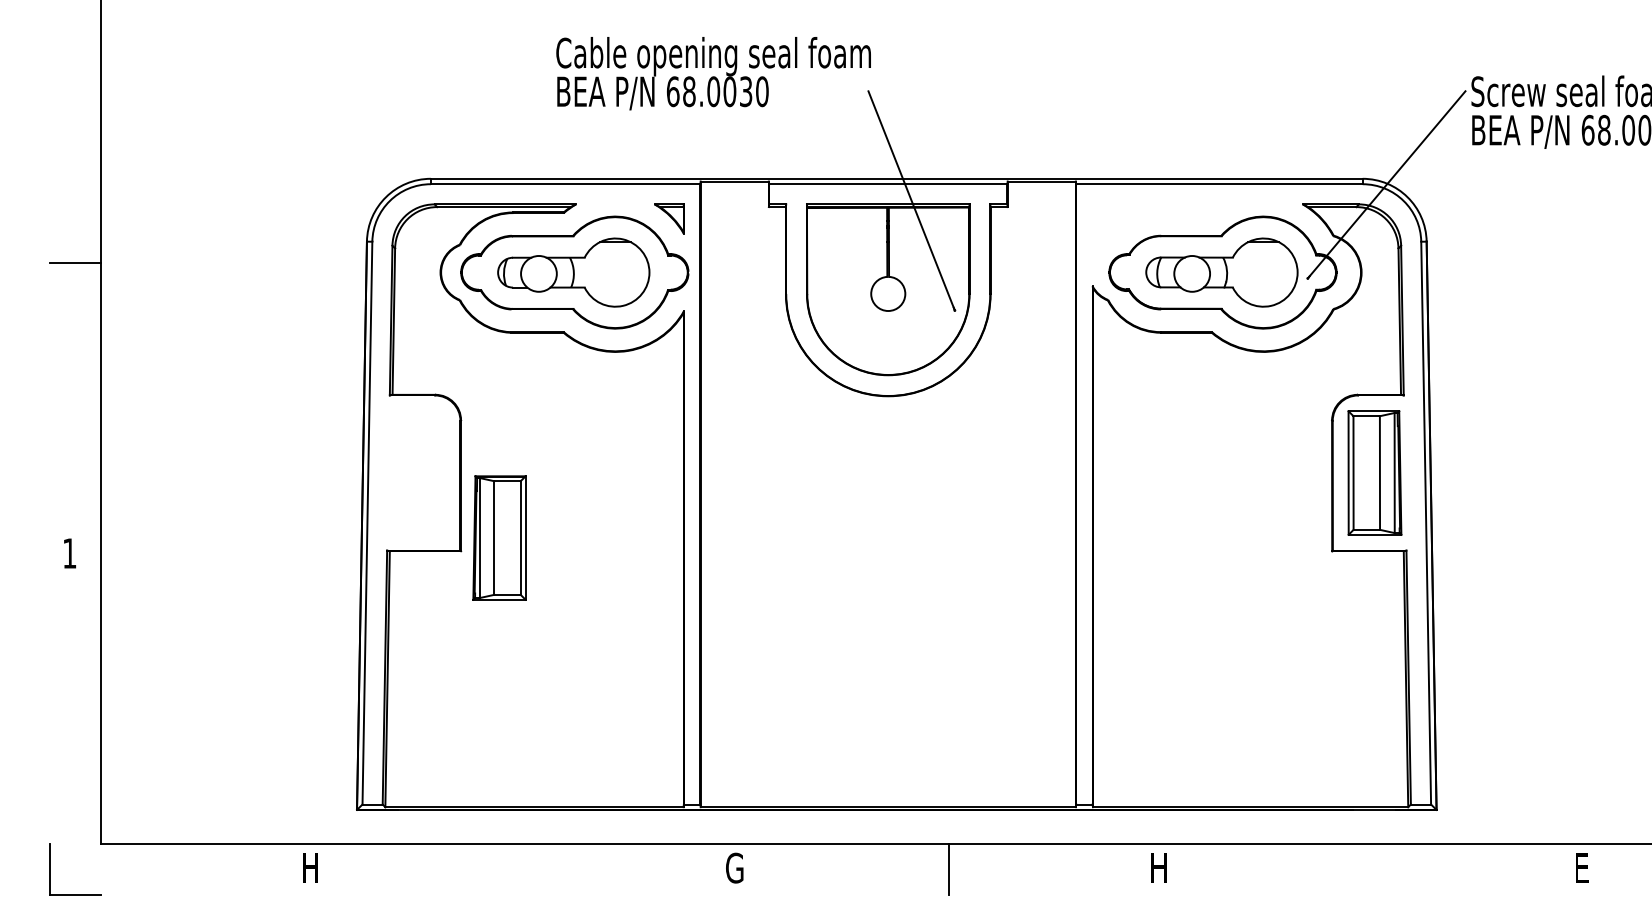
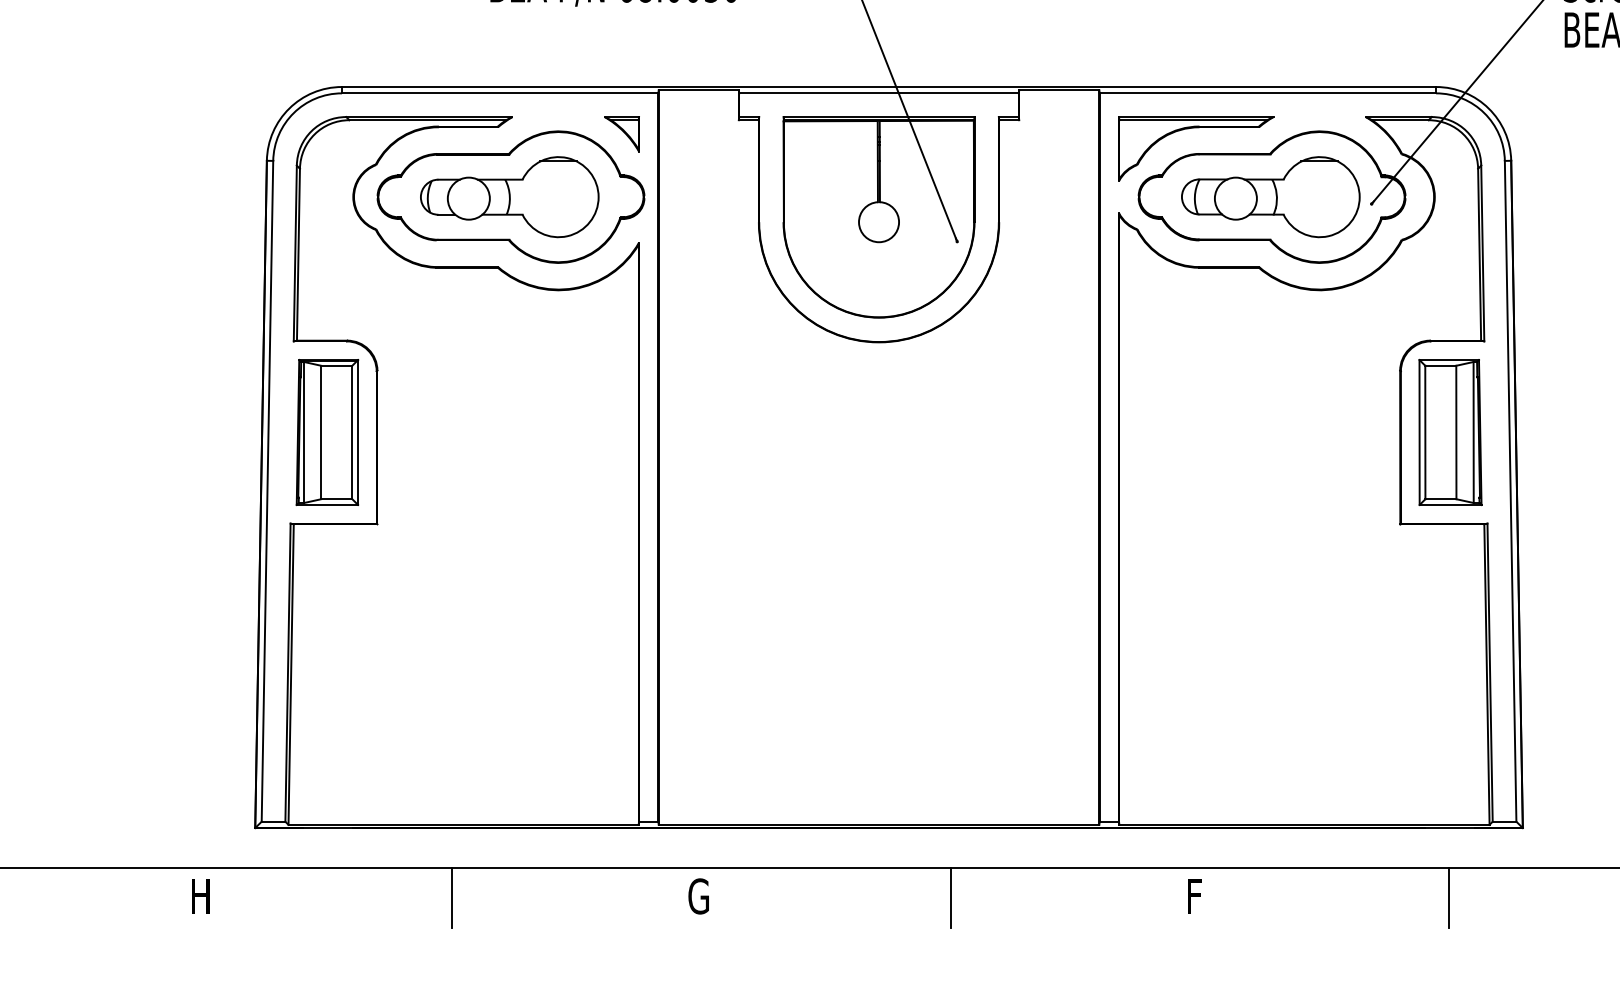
part: (1157, 214) -> (1195, 128), added
part: (499, 537) -> (327, 431), moved
text: (1160, 867) -> (1198, 895), H -> F
line: (525, 869) -> (453, 898), added
line: (1373, 869) -> (1448, 898), added

